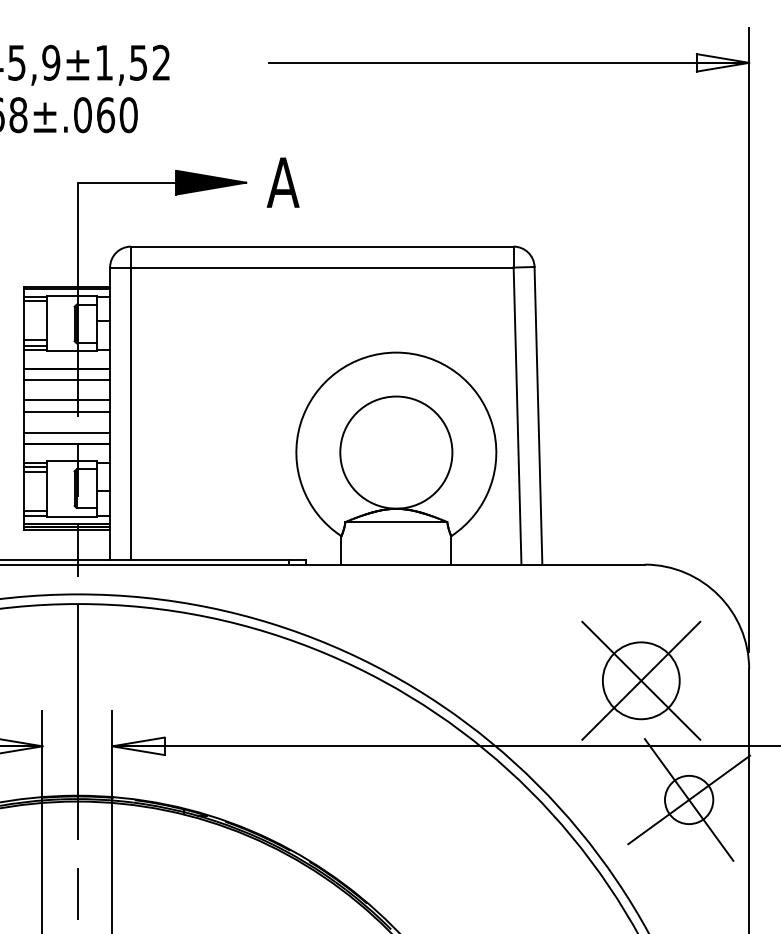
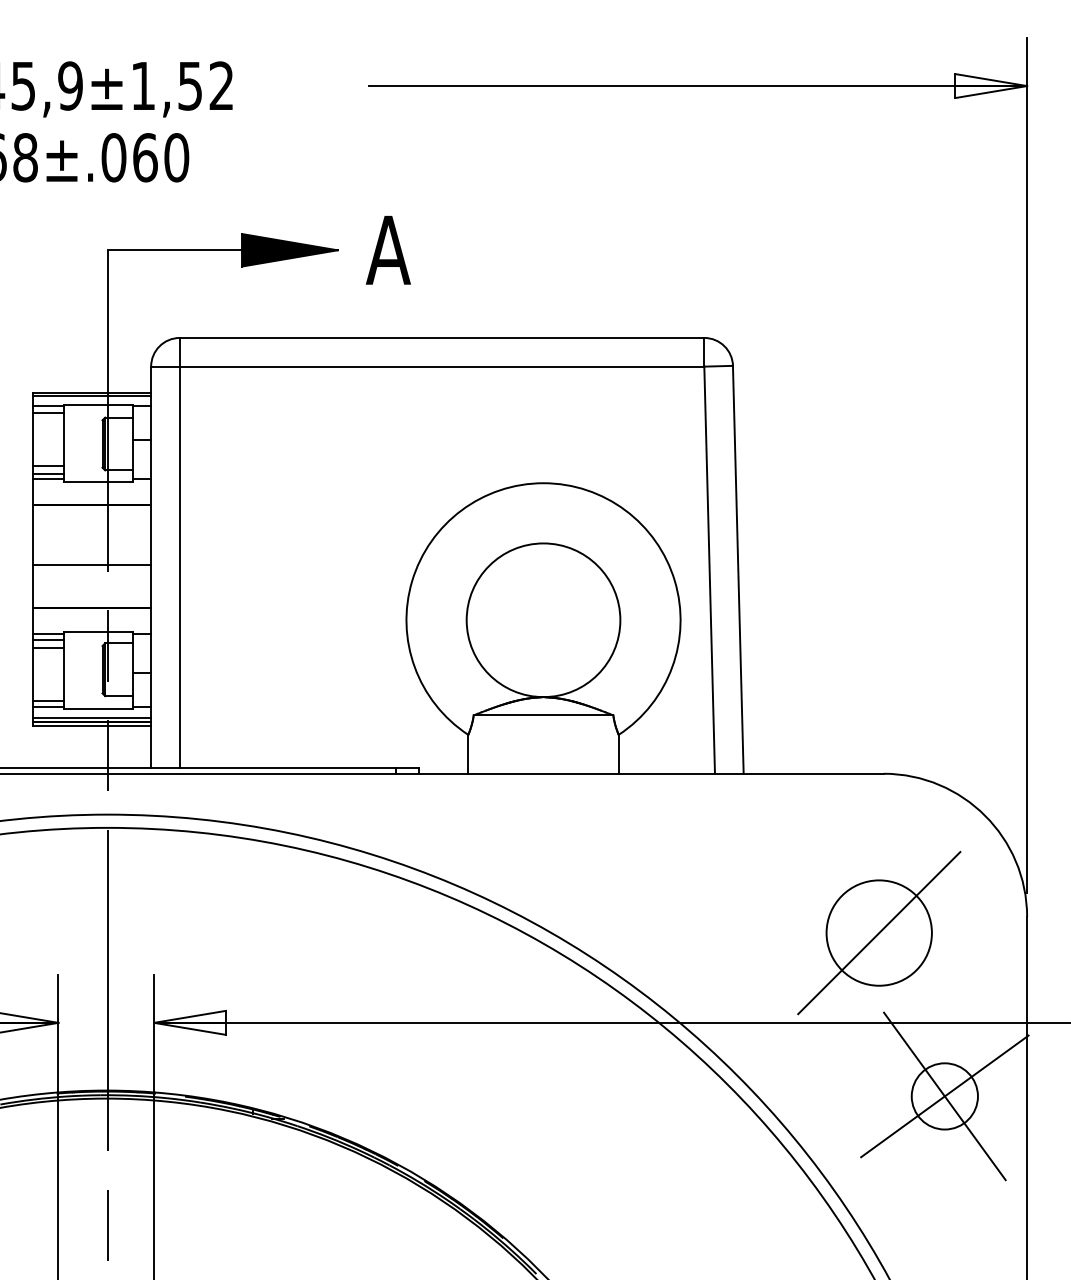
line: (66, 380) -> (91, 521), removed
line: (66, 400) -> (91, 548), removed
line: (66, 432) -> (91, 592), removed
line: (640, 680) -> (878, 932), removed

